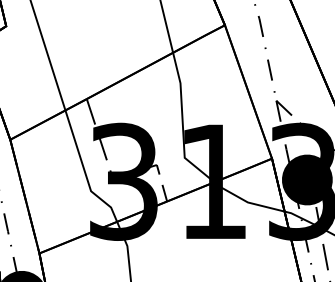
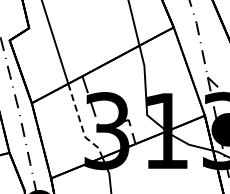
line: (85, 173) -> (81, 125), solid -> dashed

